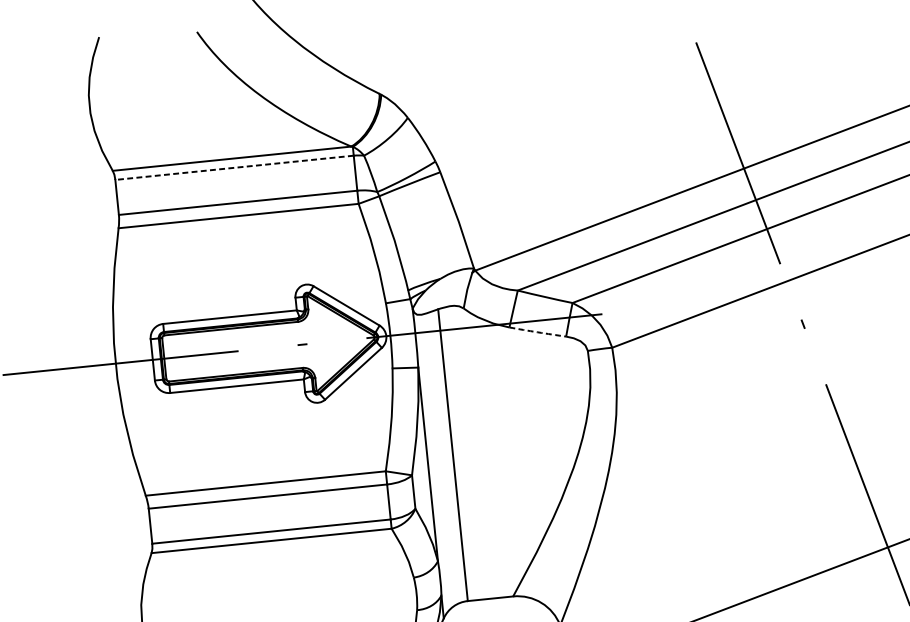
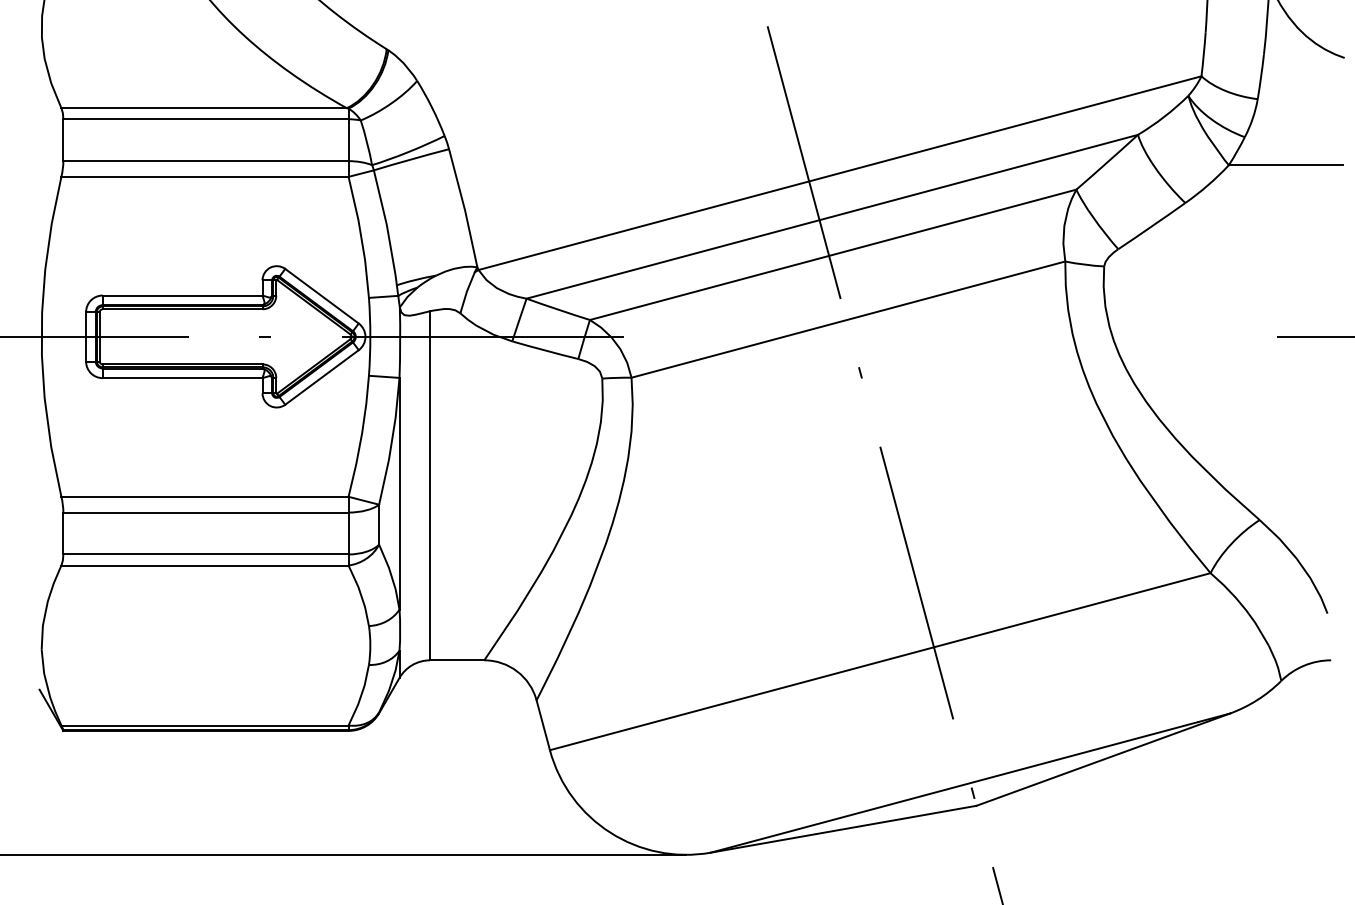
line: (234, 168) -> (205, 119), dashed -> solid
arc: (538, 332) -> (545, 350), dashed -> solid

